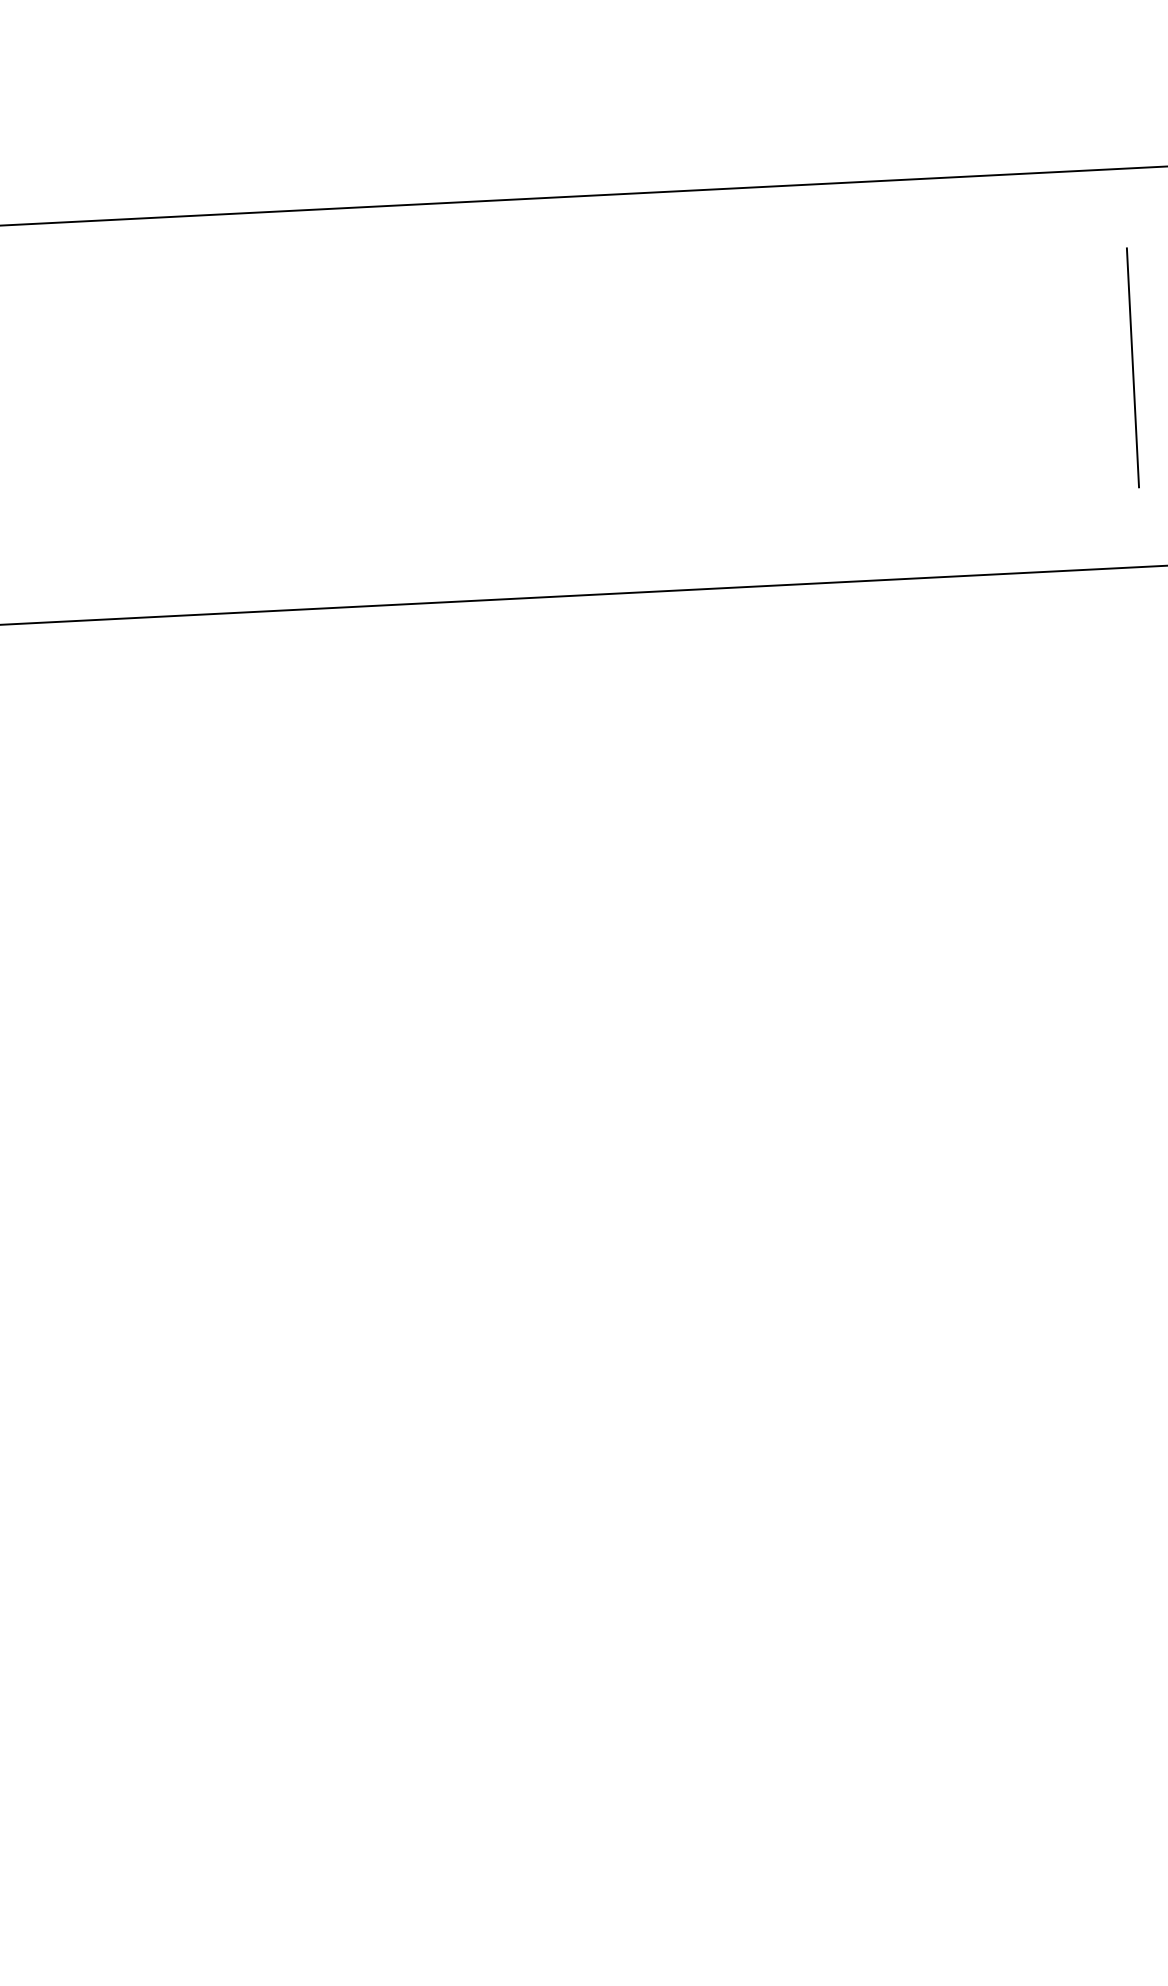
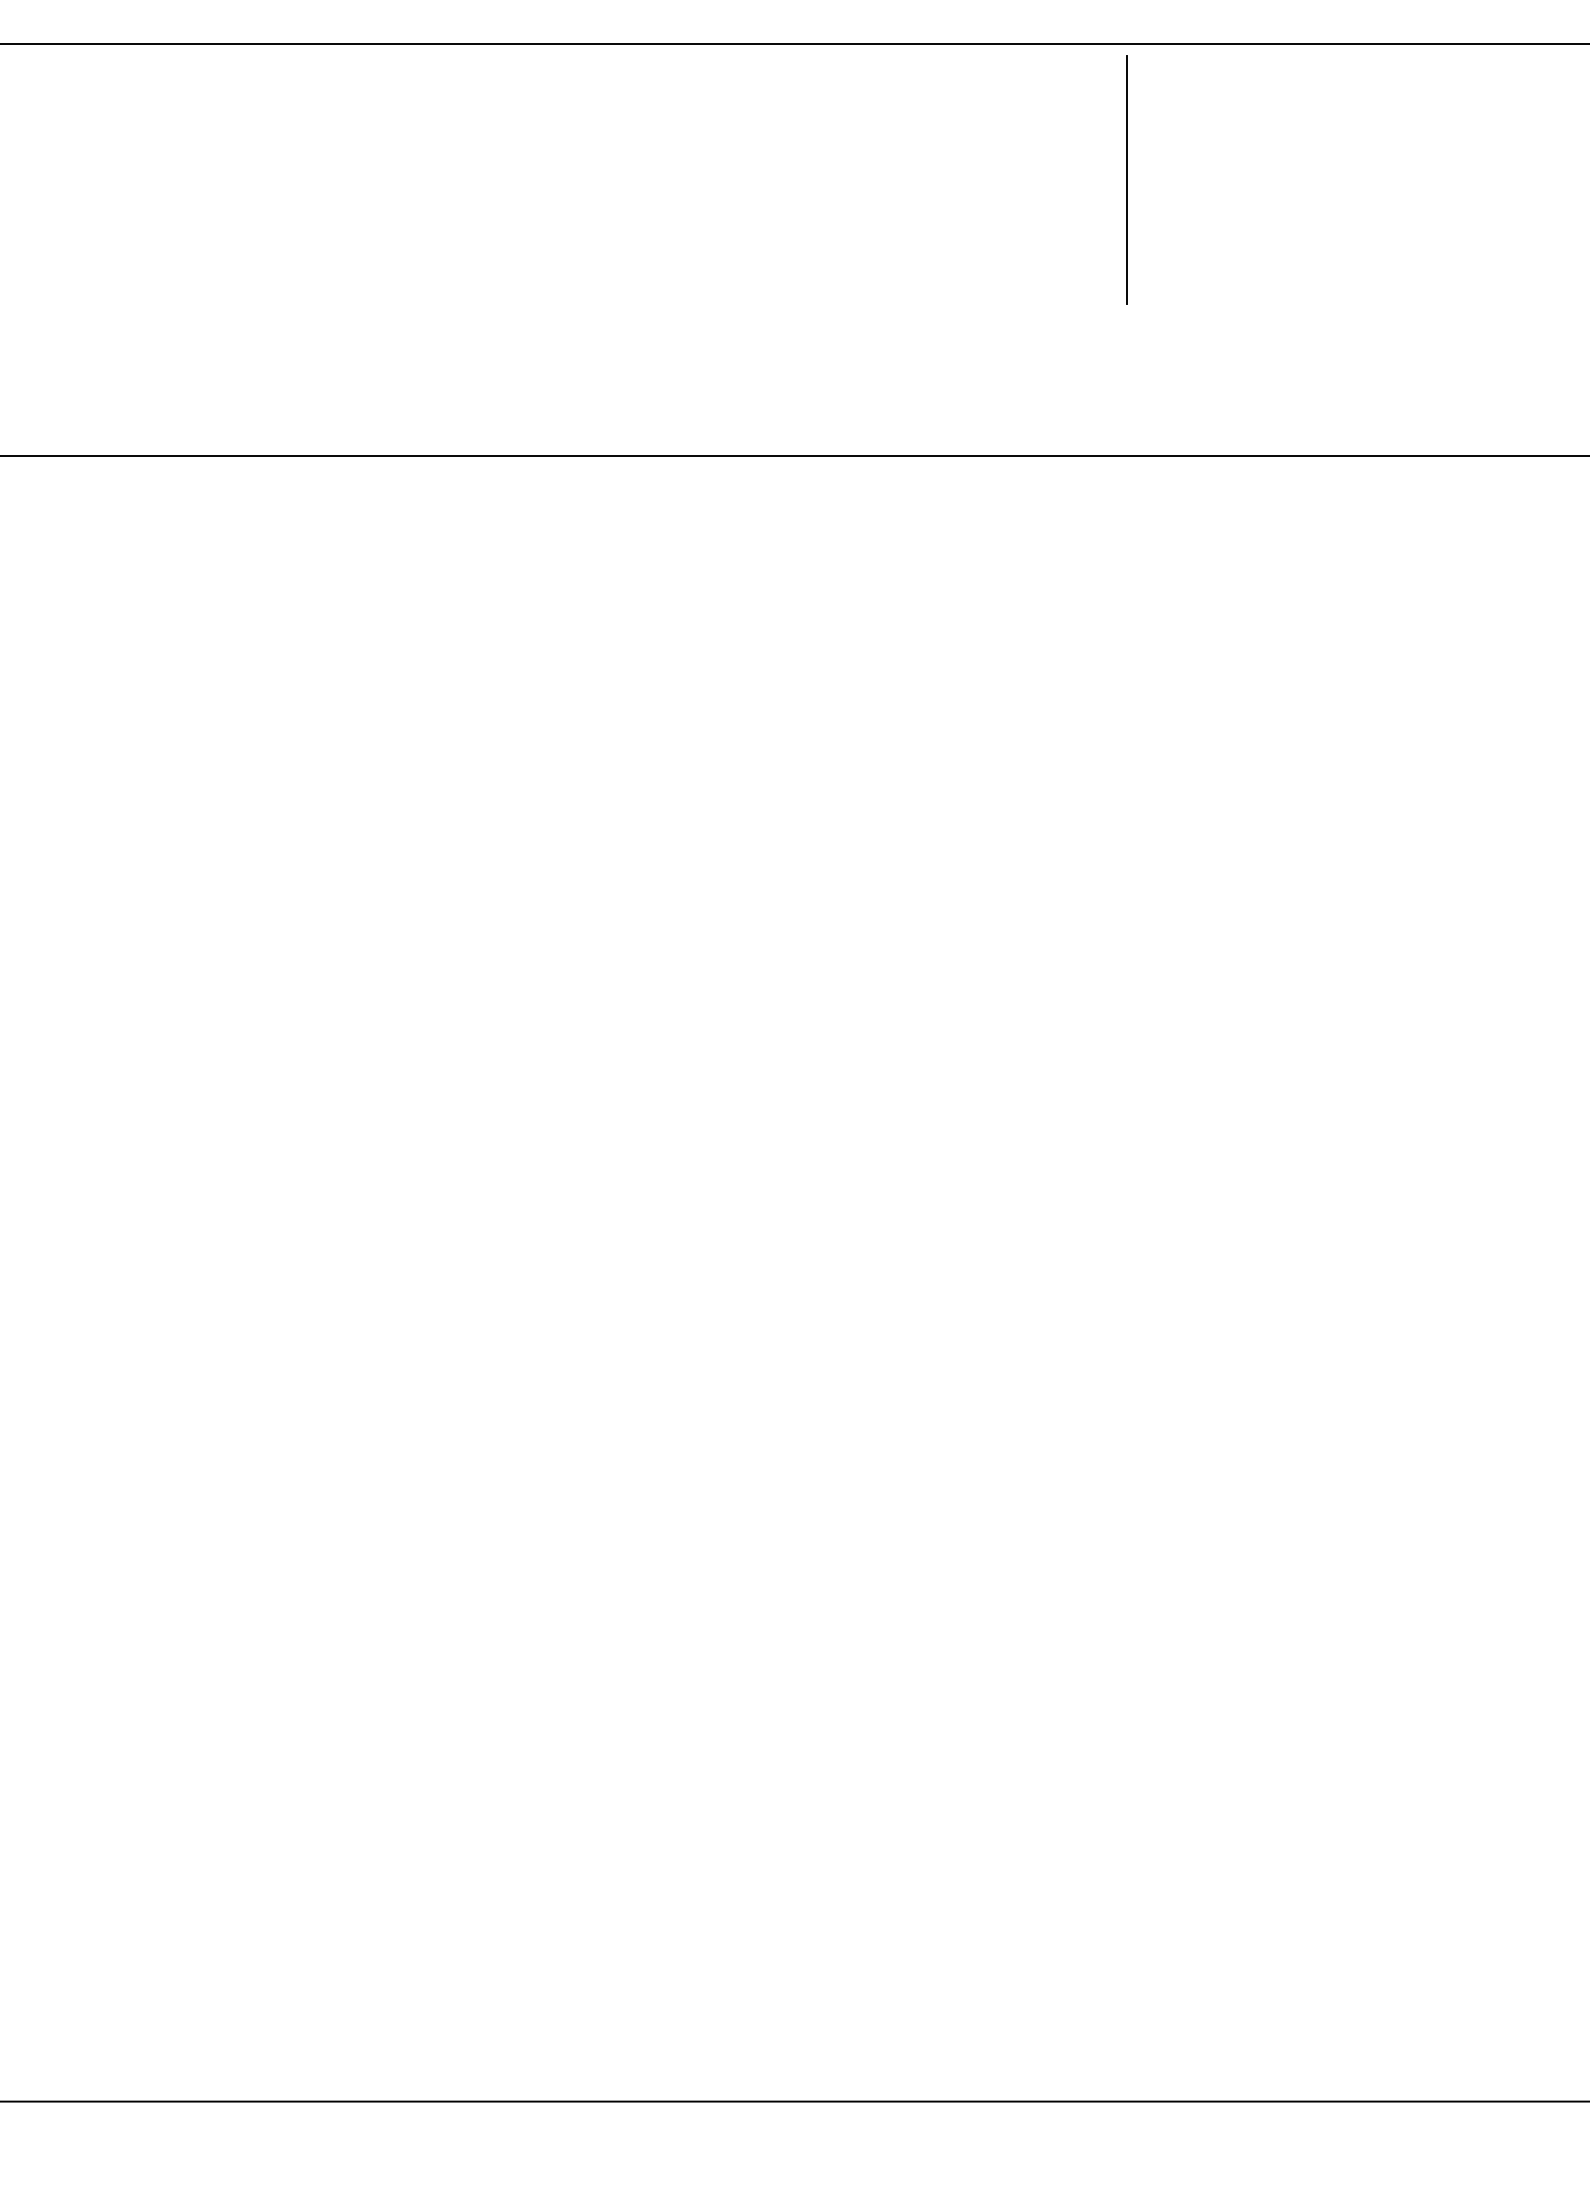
line: (1131, 367) -> (1126, 179), moved

